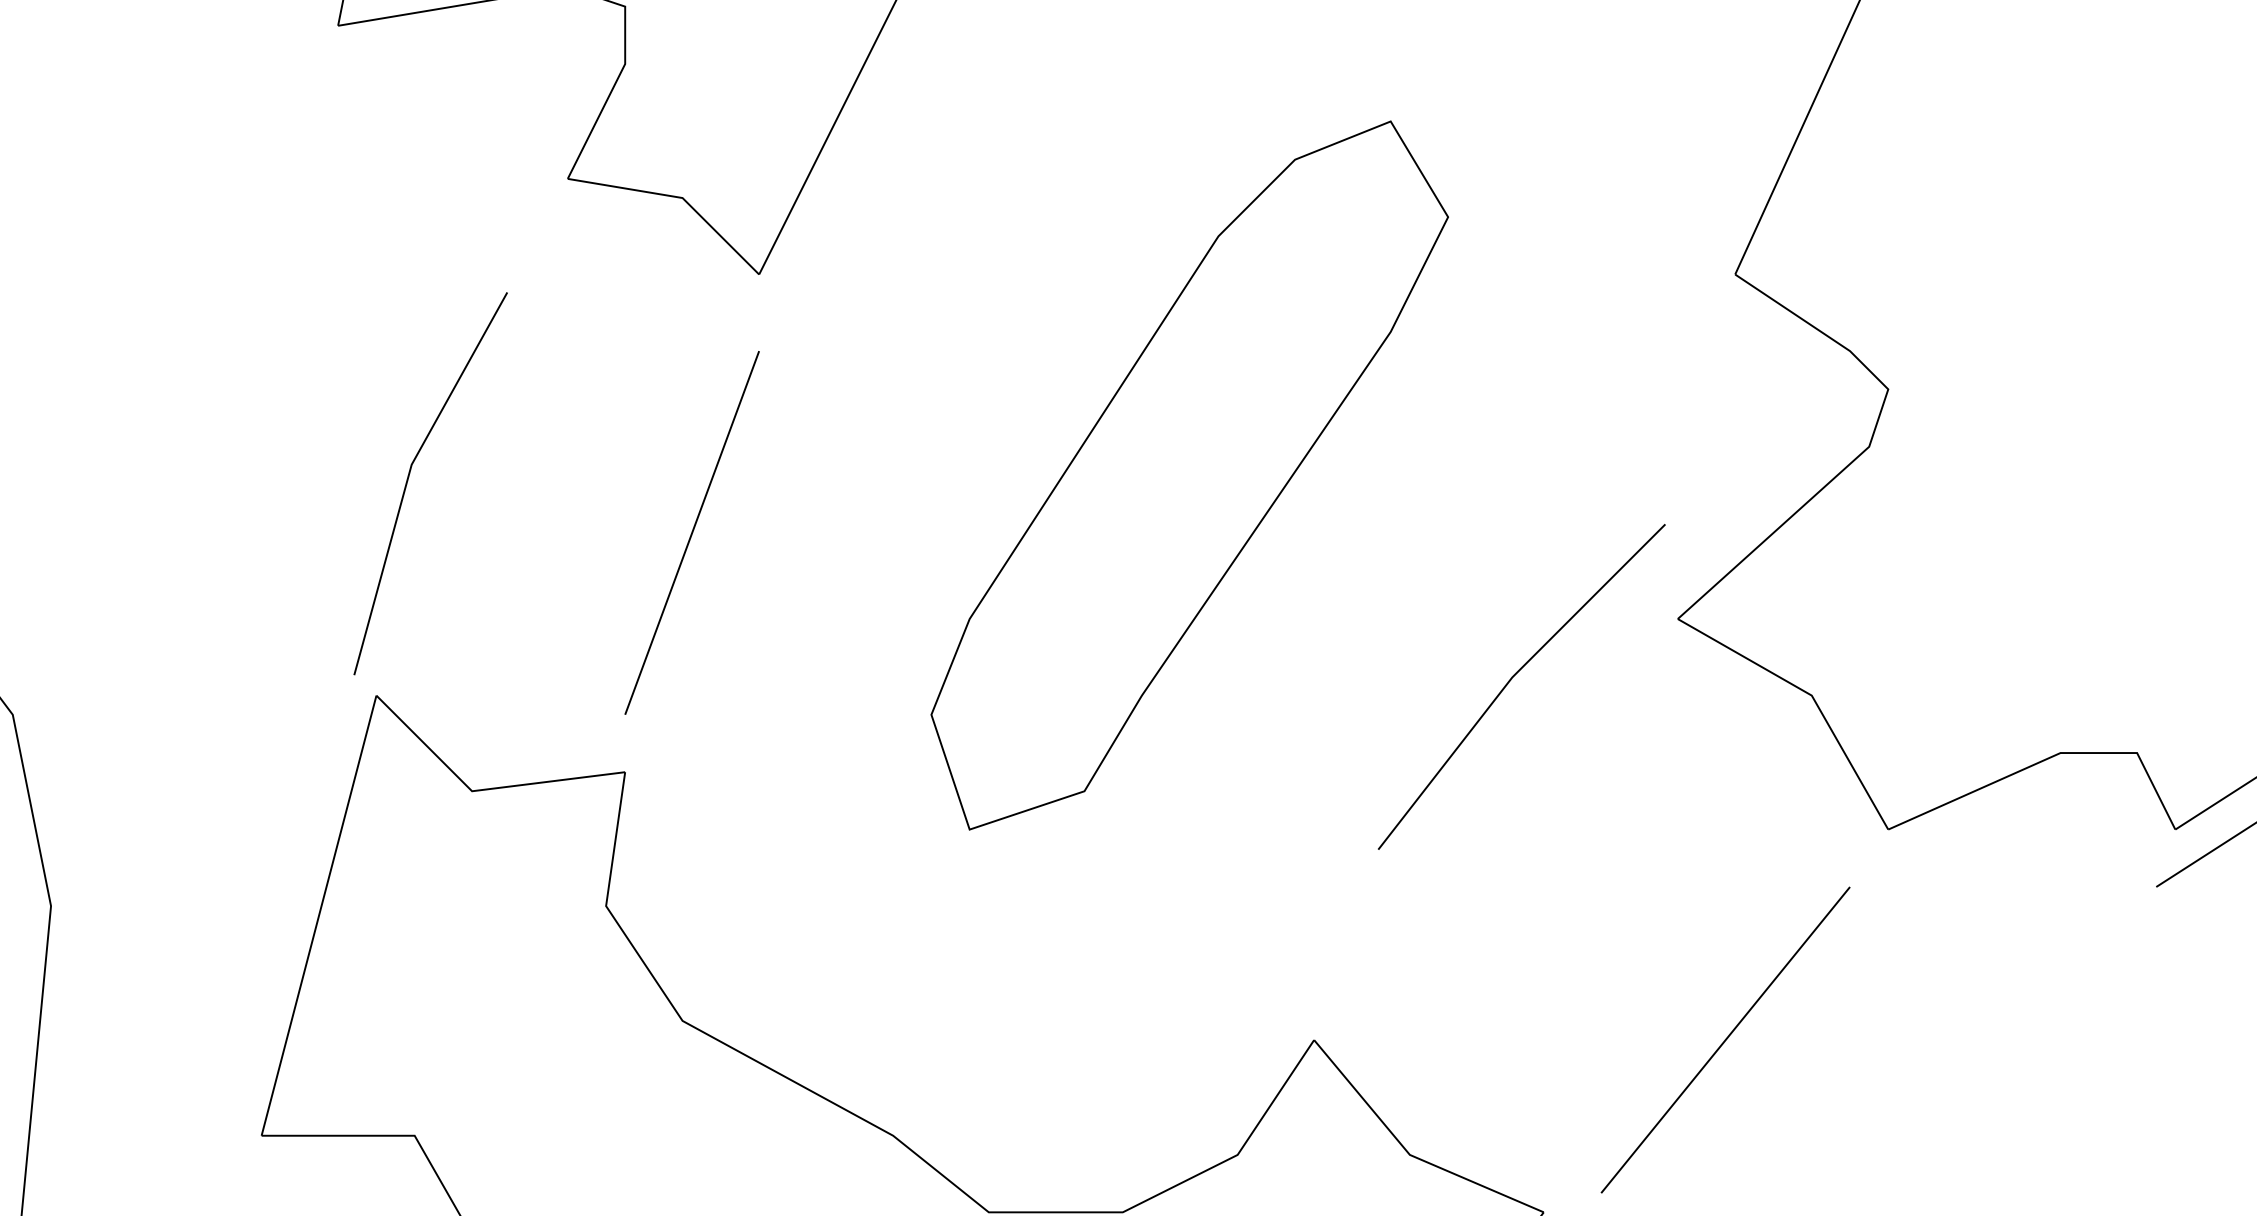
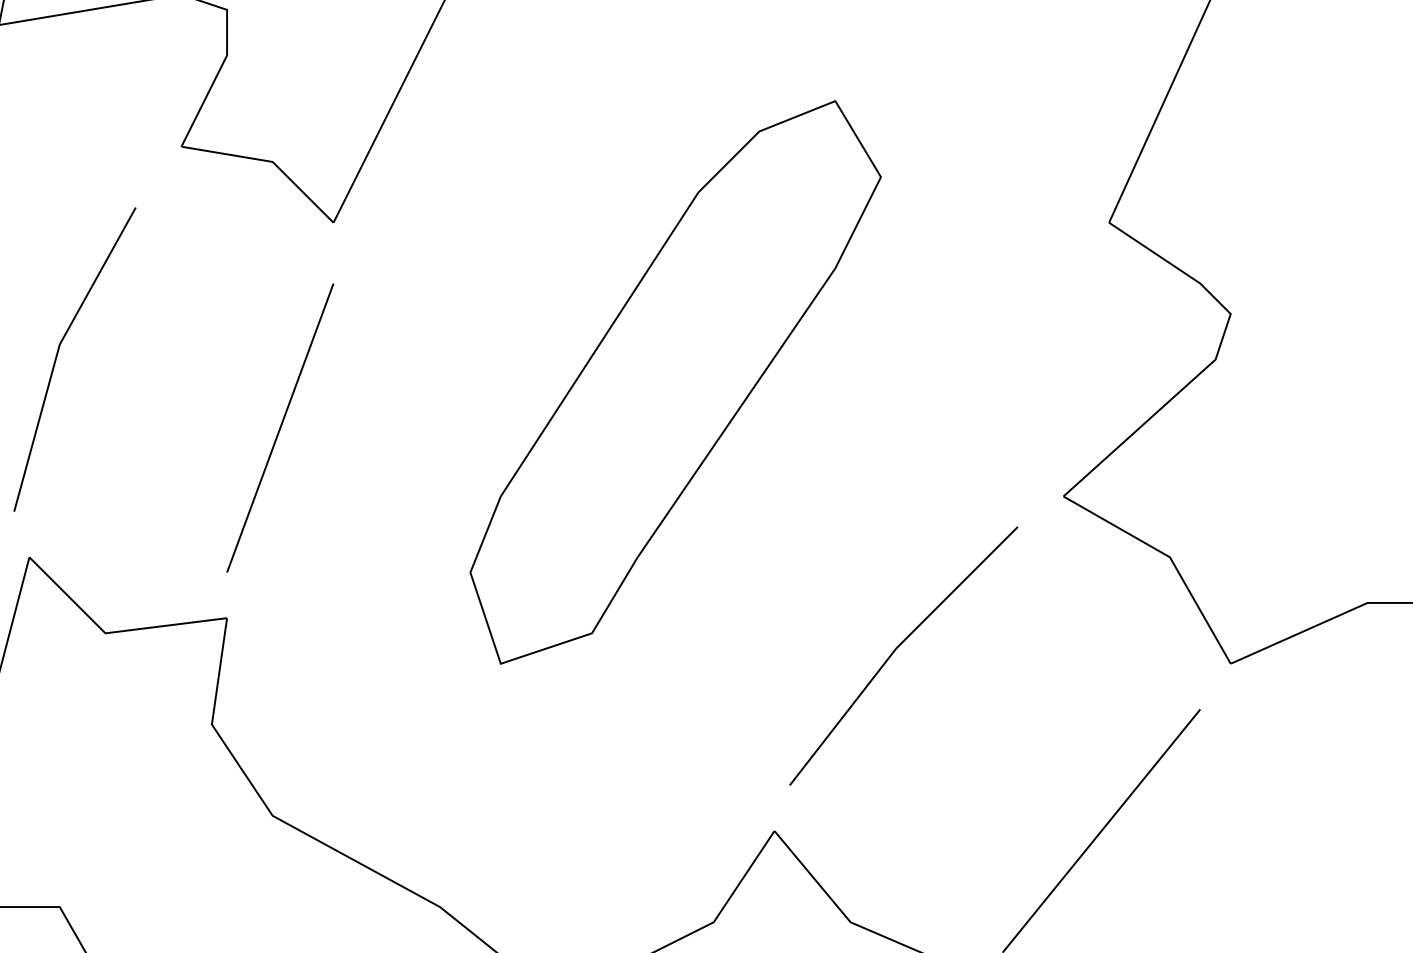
curve: (409, 477) -> (58, 354), moved
curve: (1511, 680) -> (895, 650), moved

